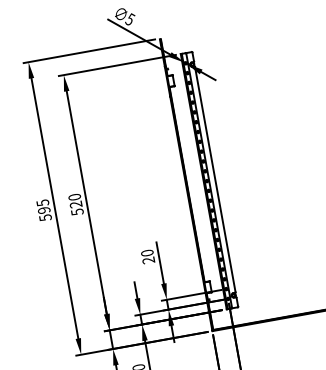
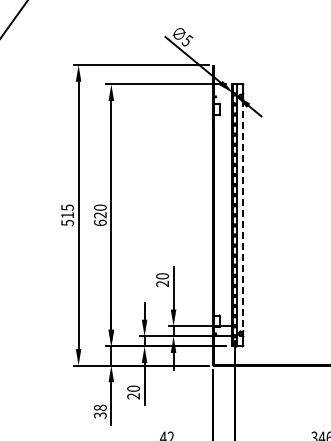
line: (215, 179) -> (243, 215), solid -> dashed
text: (44, 210) -> (67, 215), 595 -> 515
text: (76, 211) -> (99, 222), 520 -> 620

